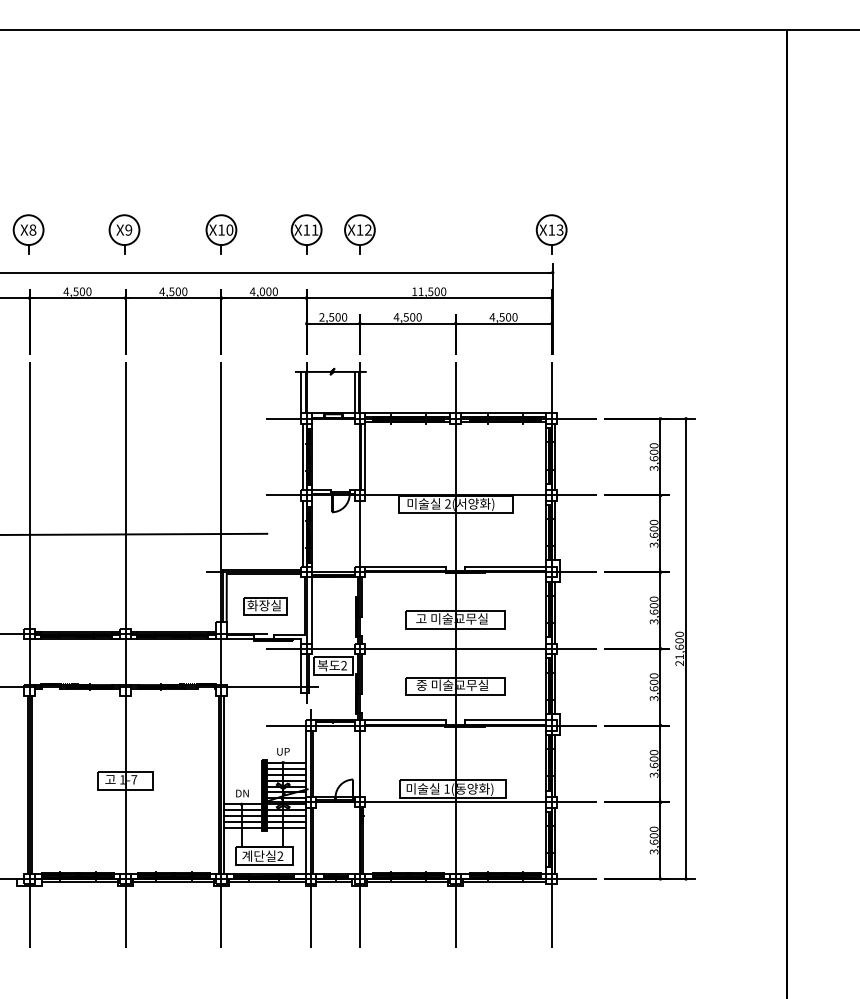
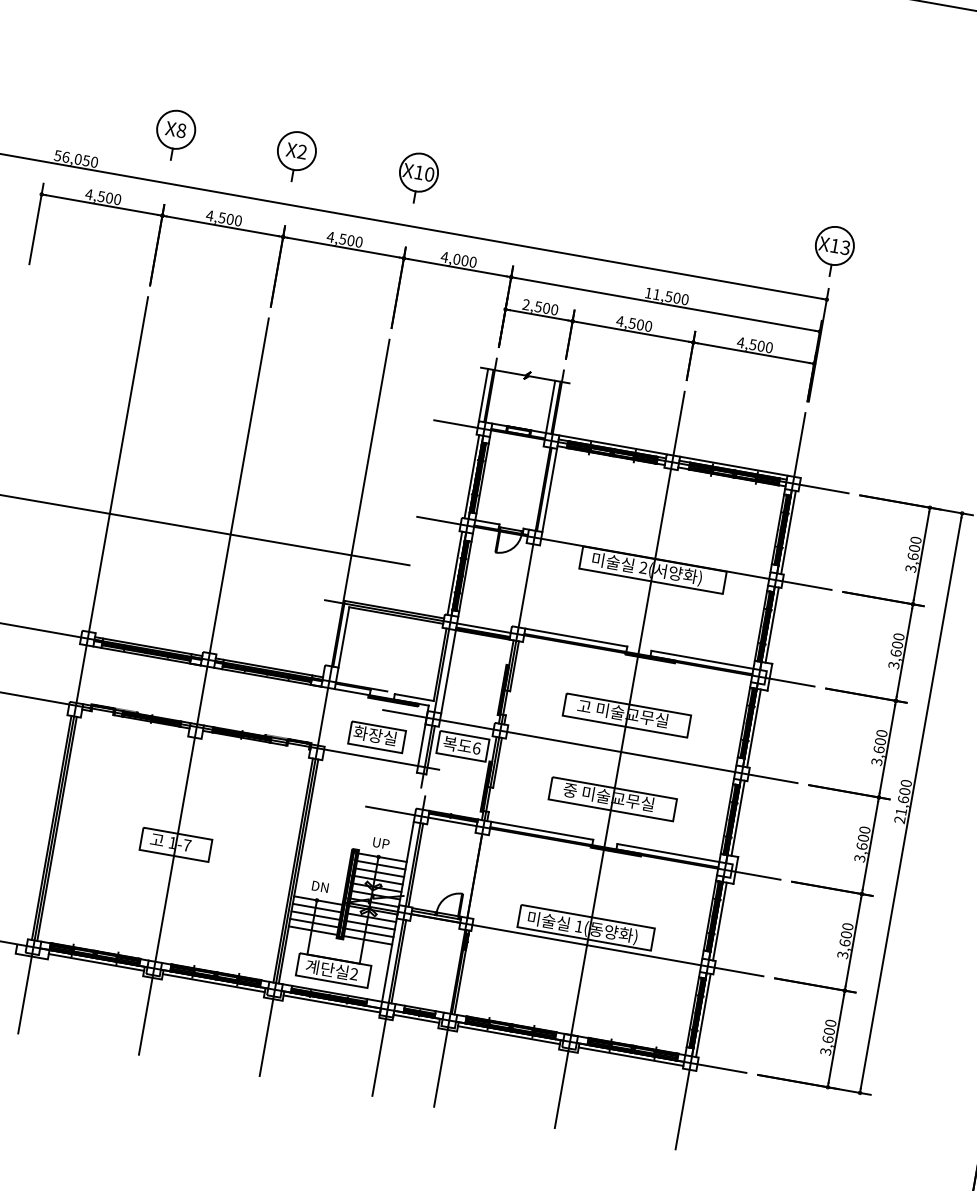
text: (128, 230) -> (301, 152), X9 -> X2
part: (306, 234) -> (525, 197), removed
part: (359, 234) -> (591, 208), removed
part: (265, 606) -> (376, 737), moved
text: (344, 665) -> (477, 748), 2 -> 6

